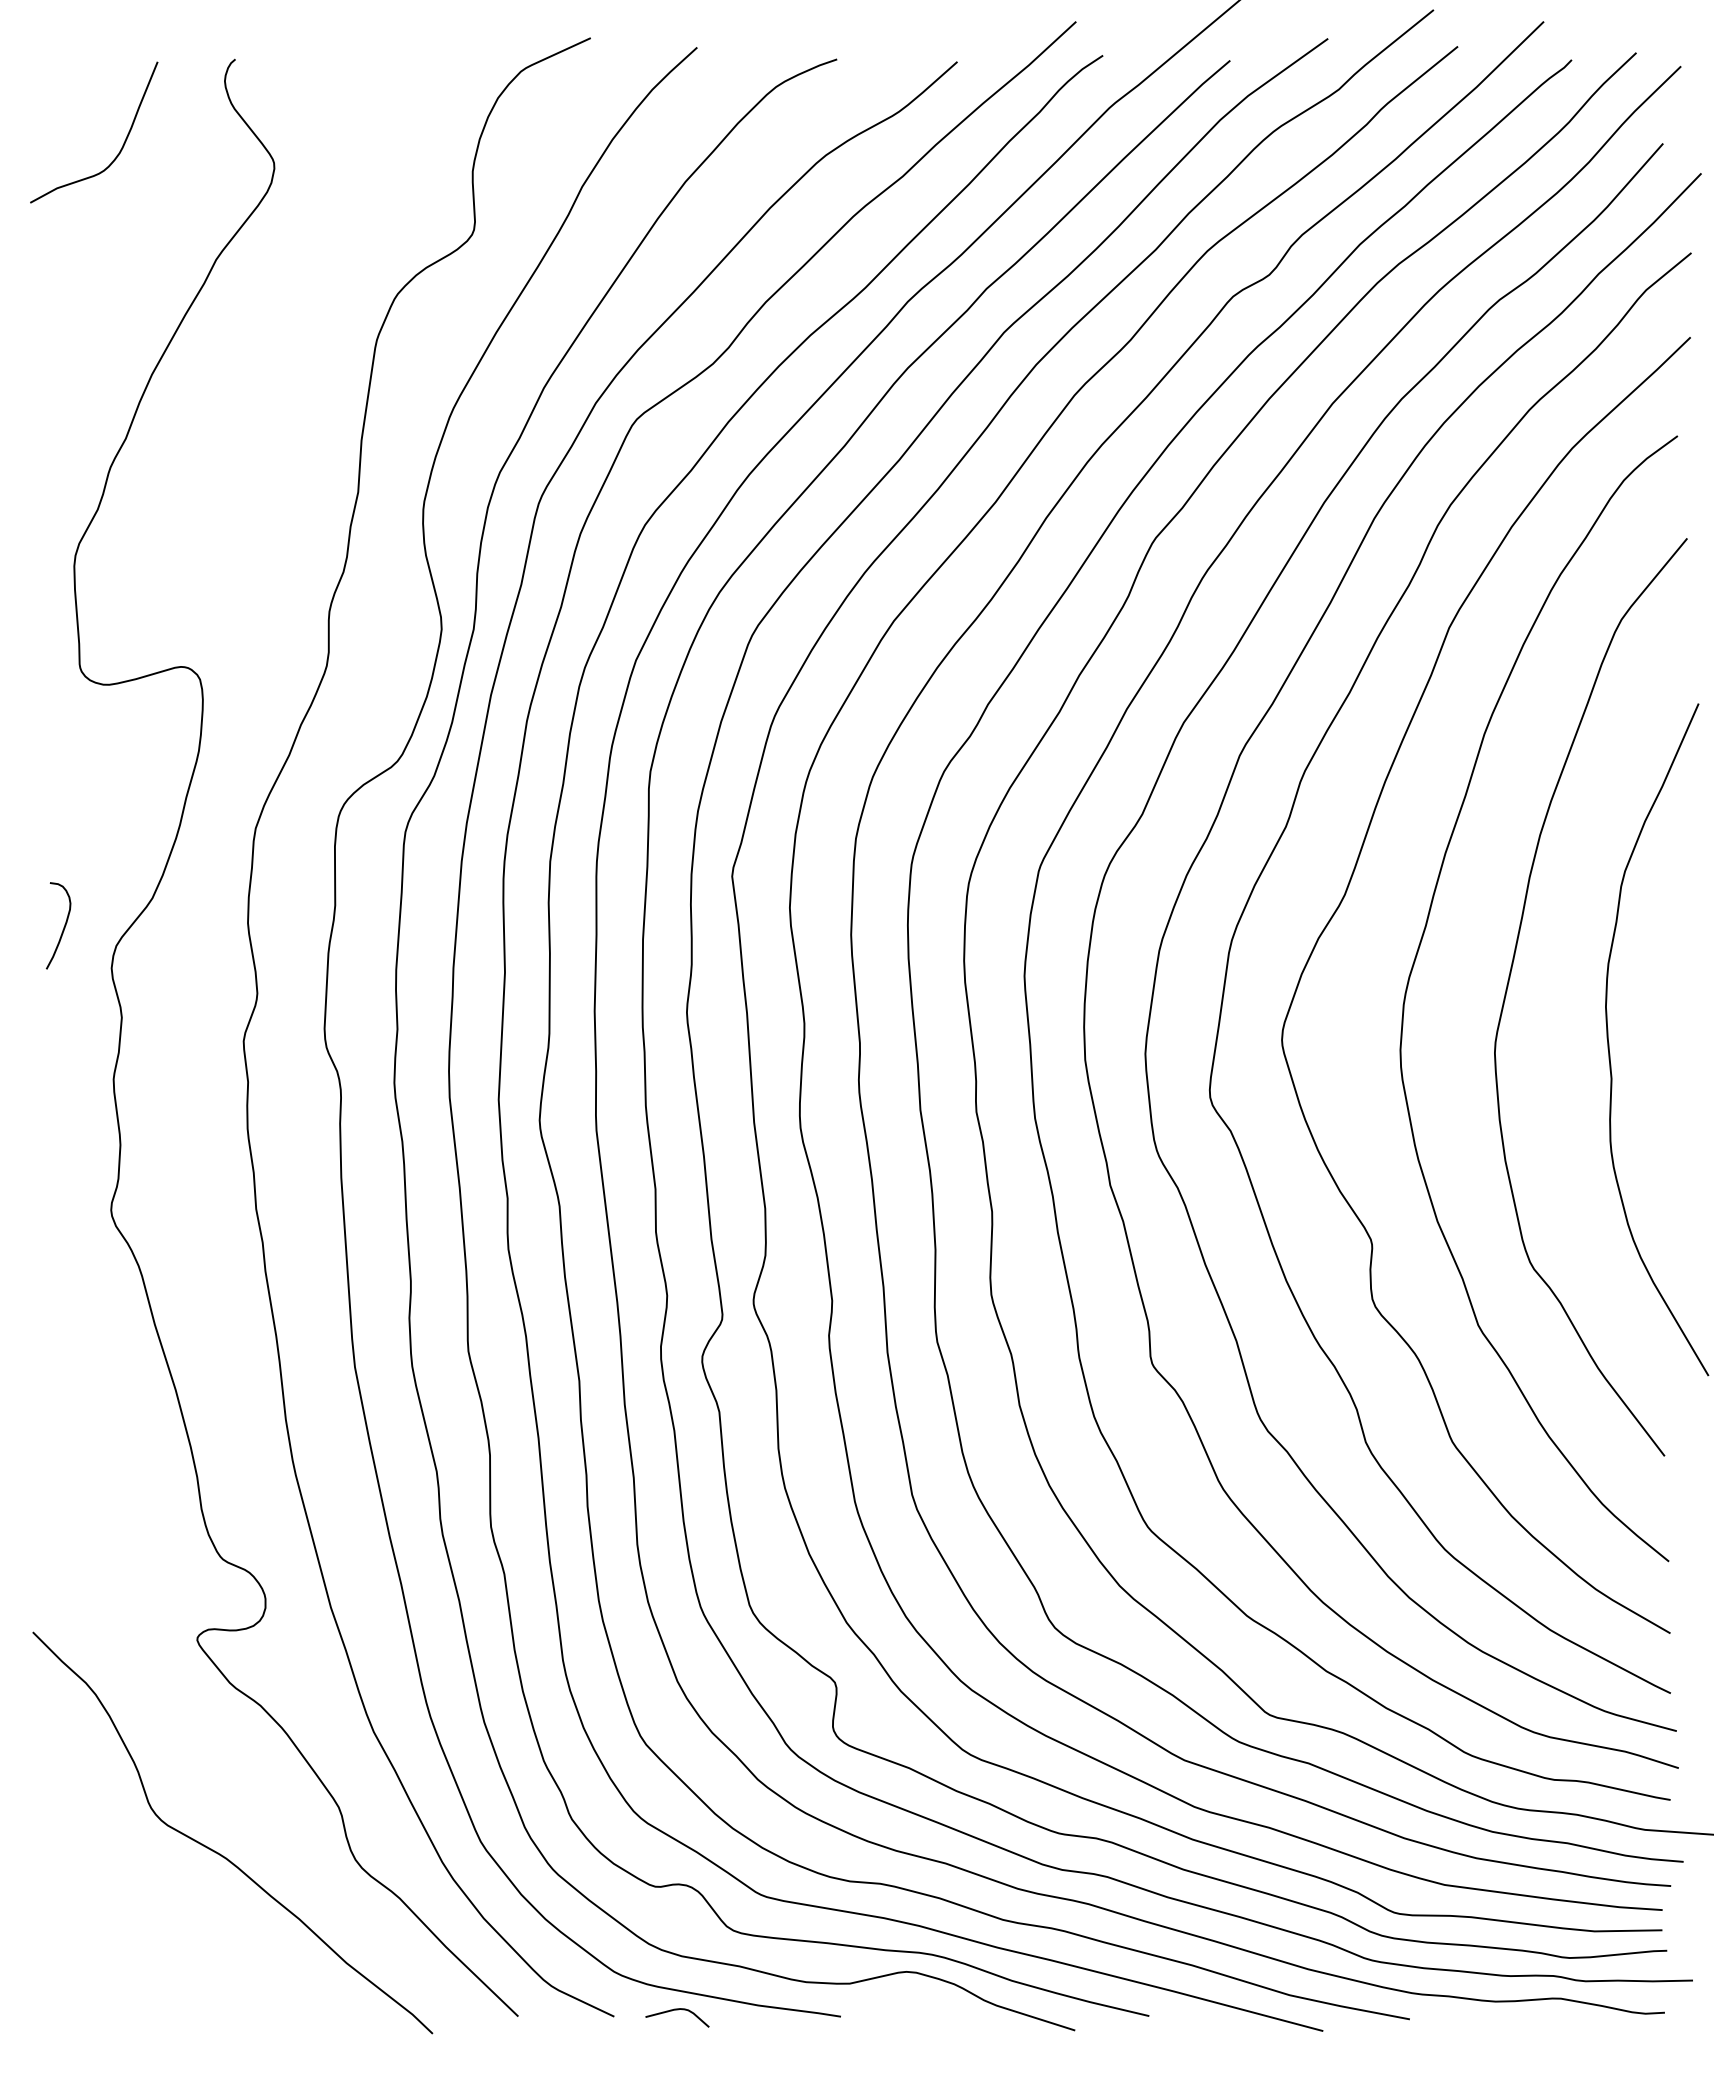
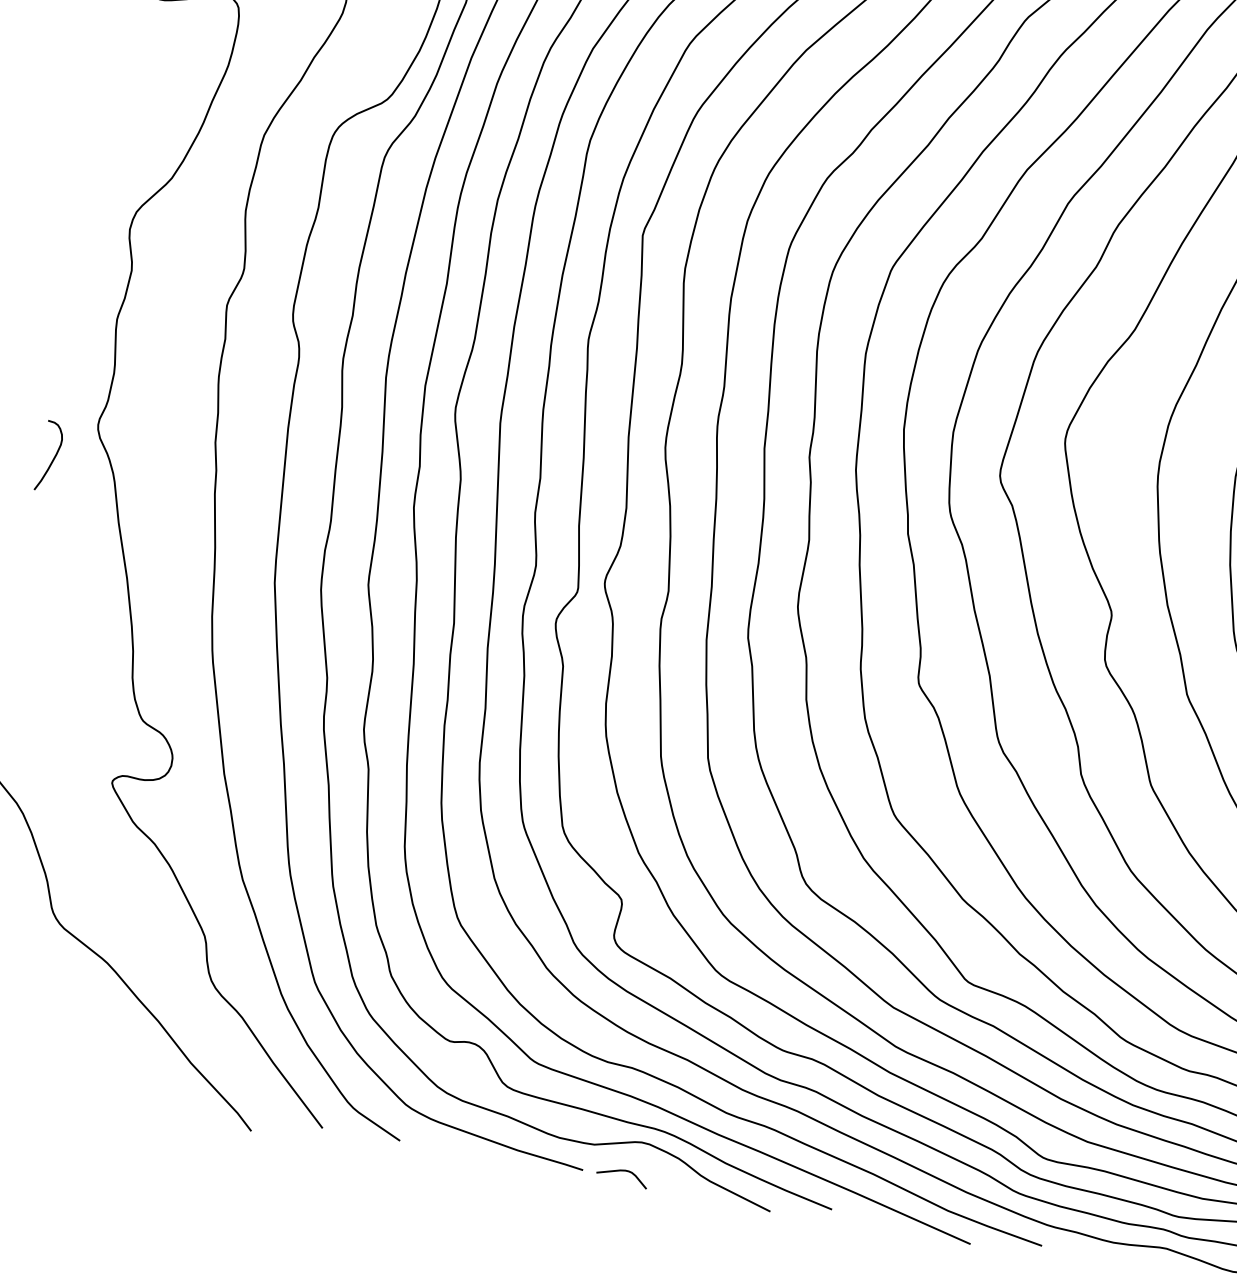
curve: (63, 927) -> (53, 458), moved
curve: (677, 2010) -> (623, 1171), moved

